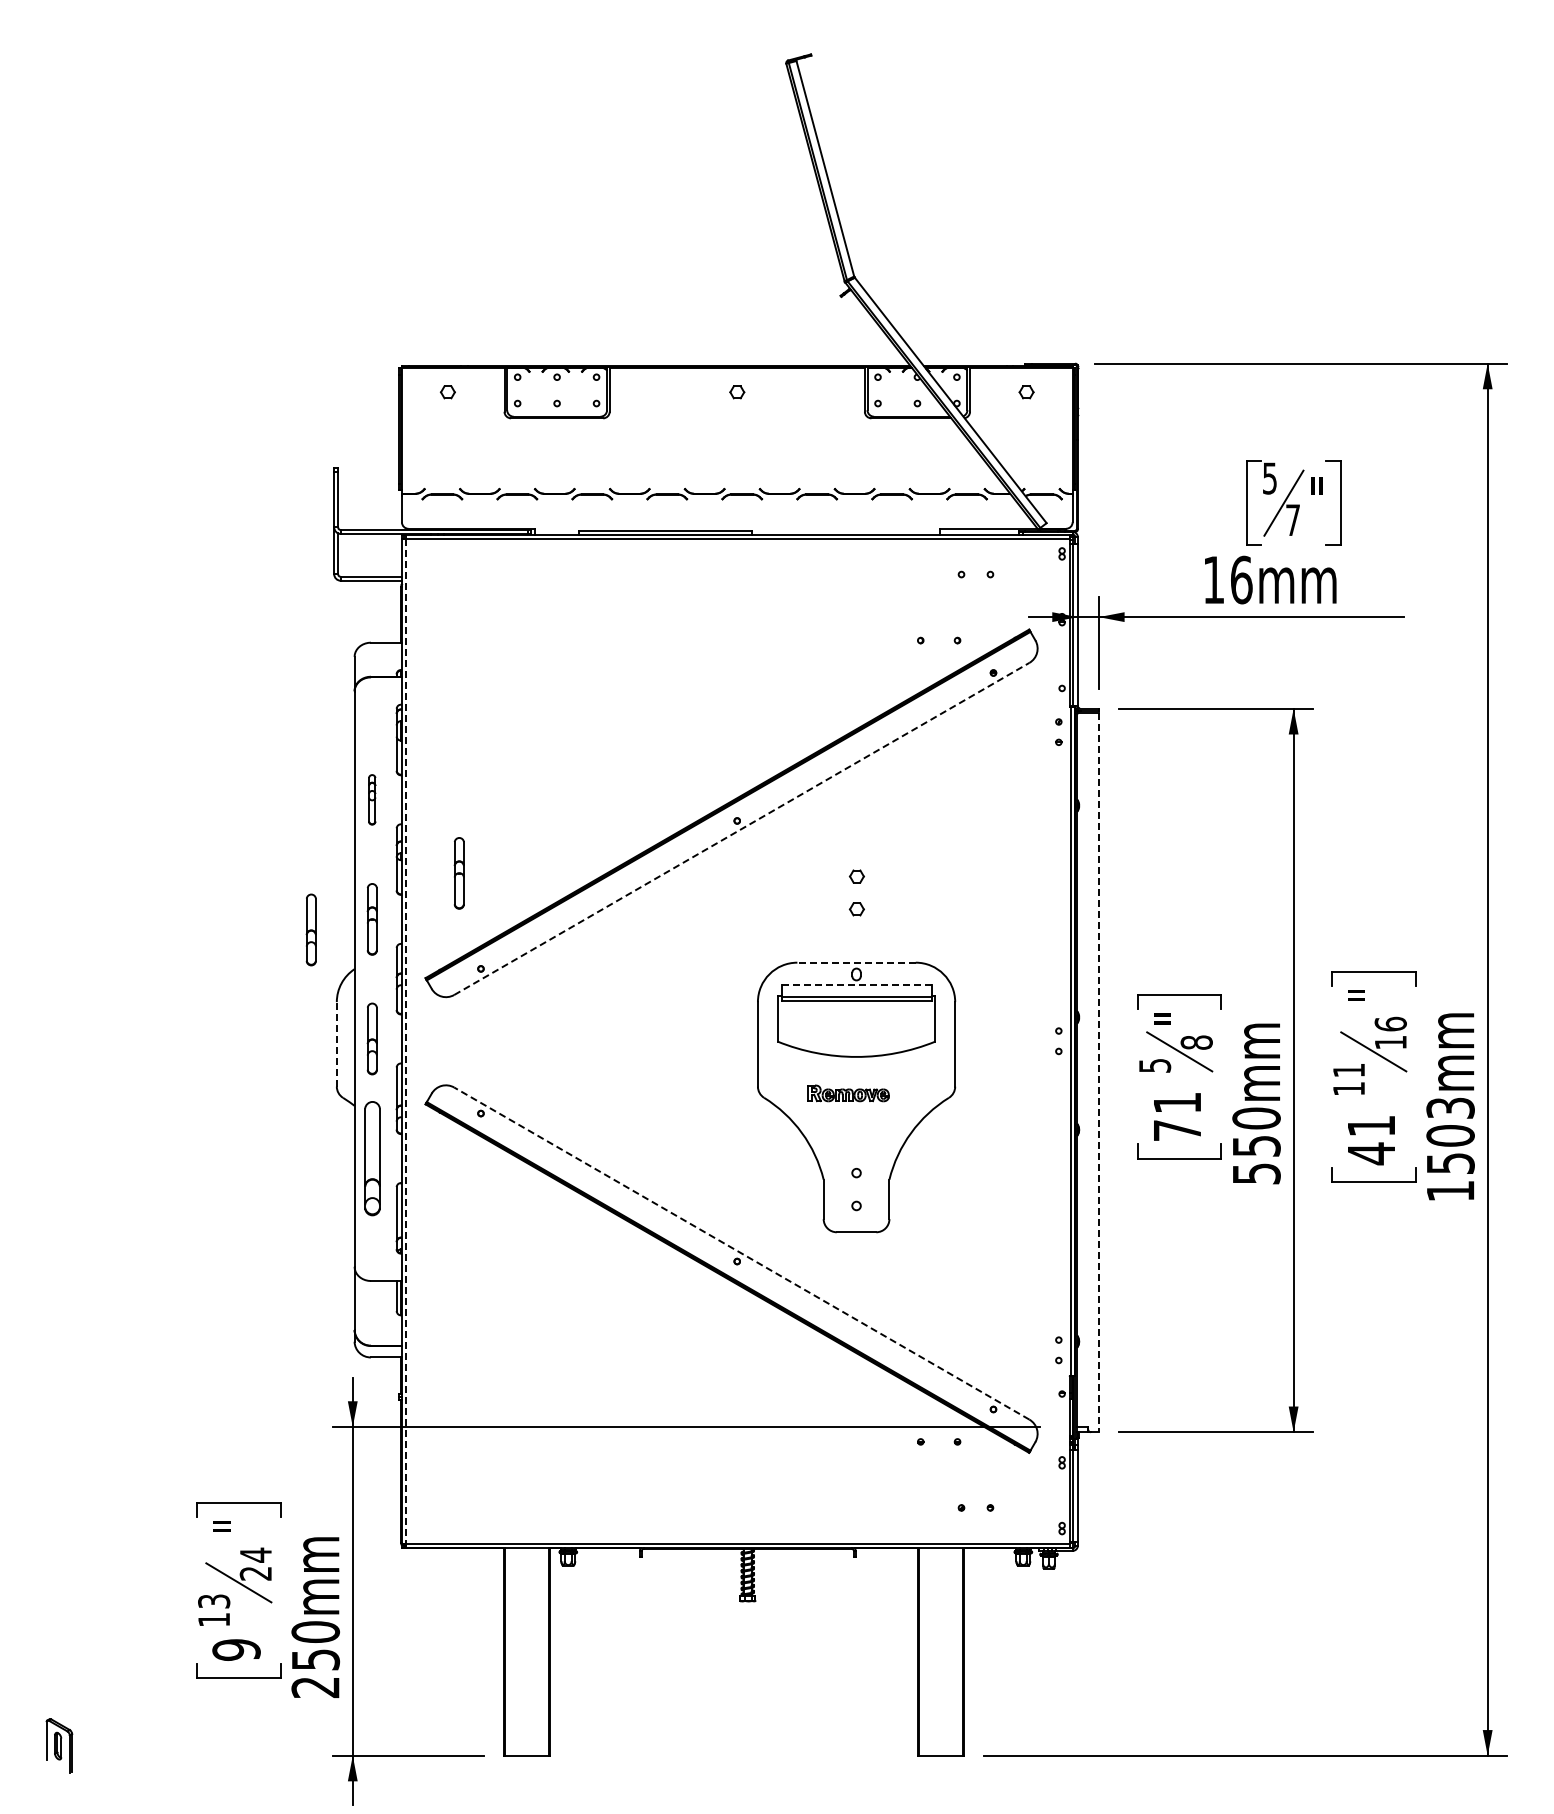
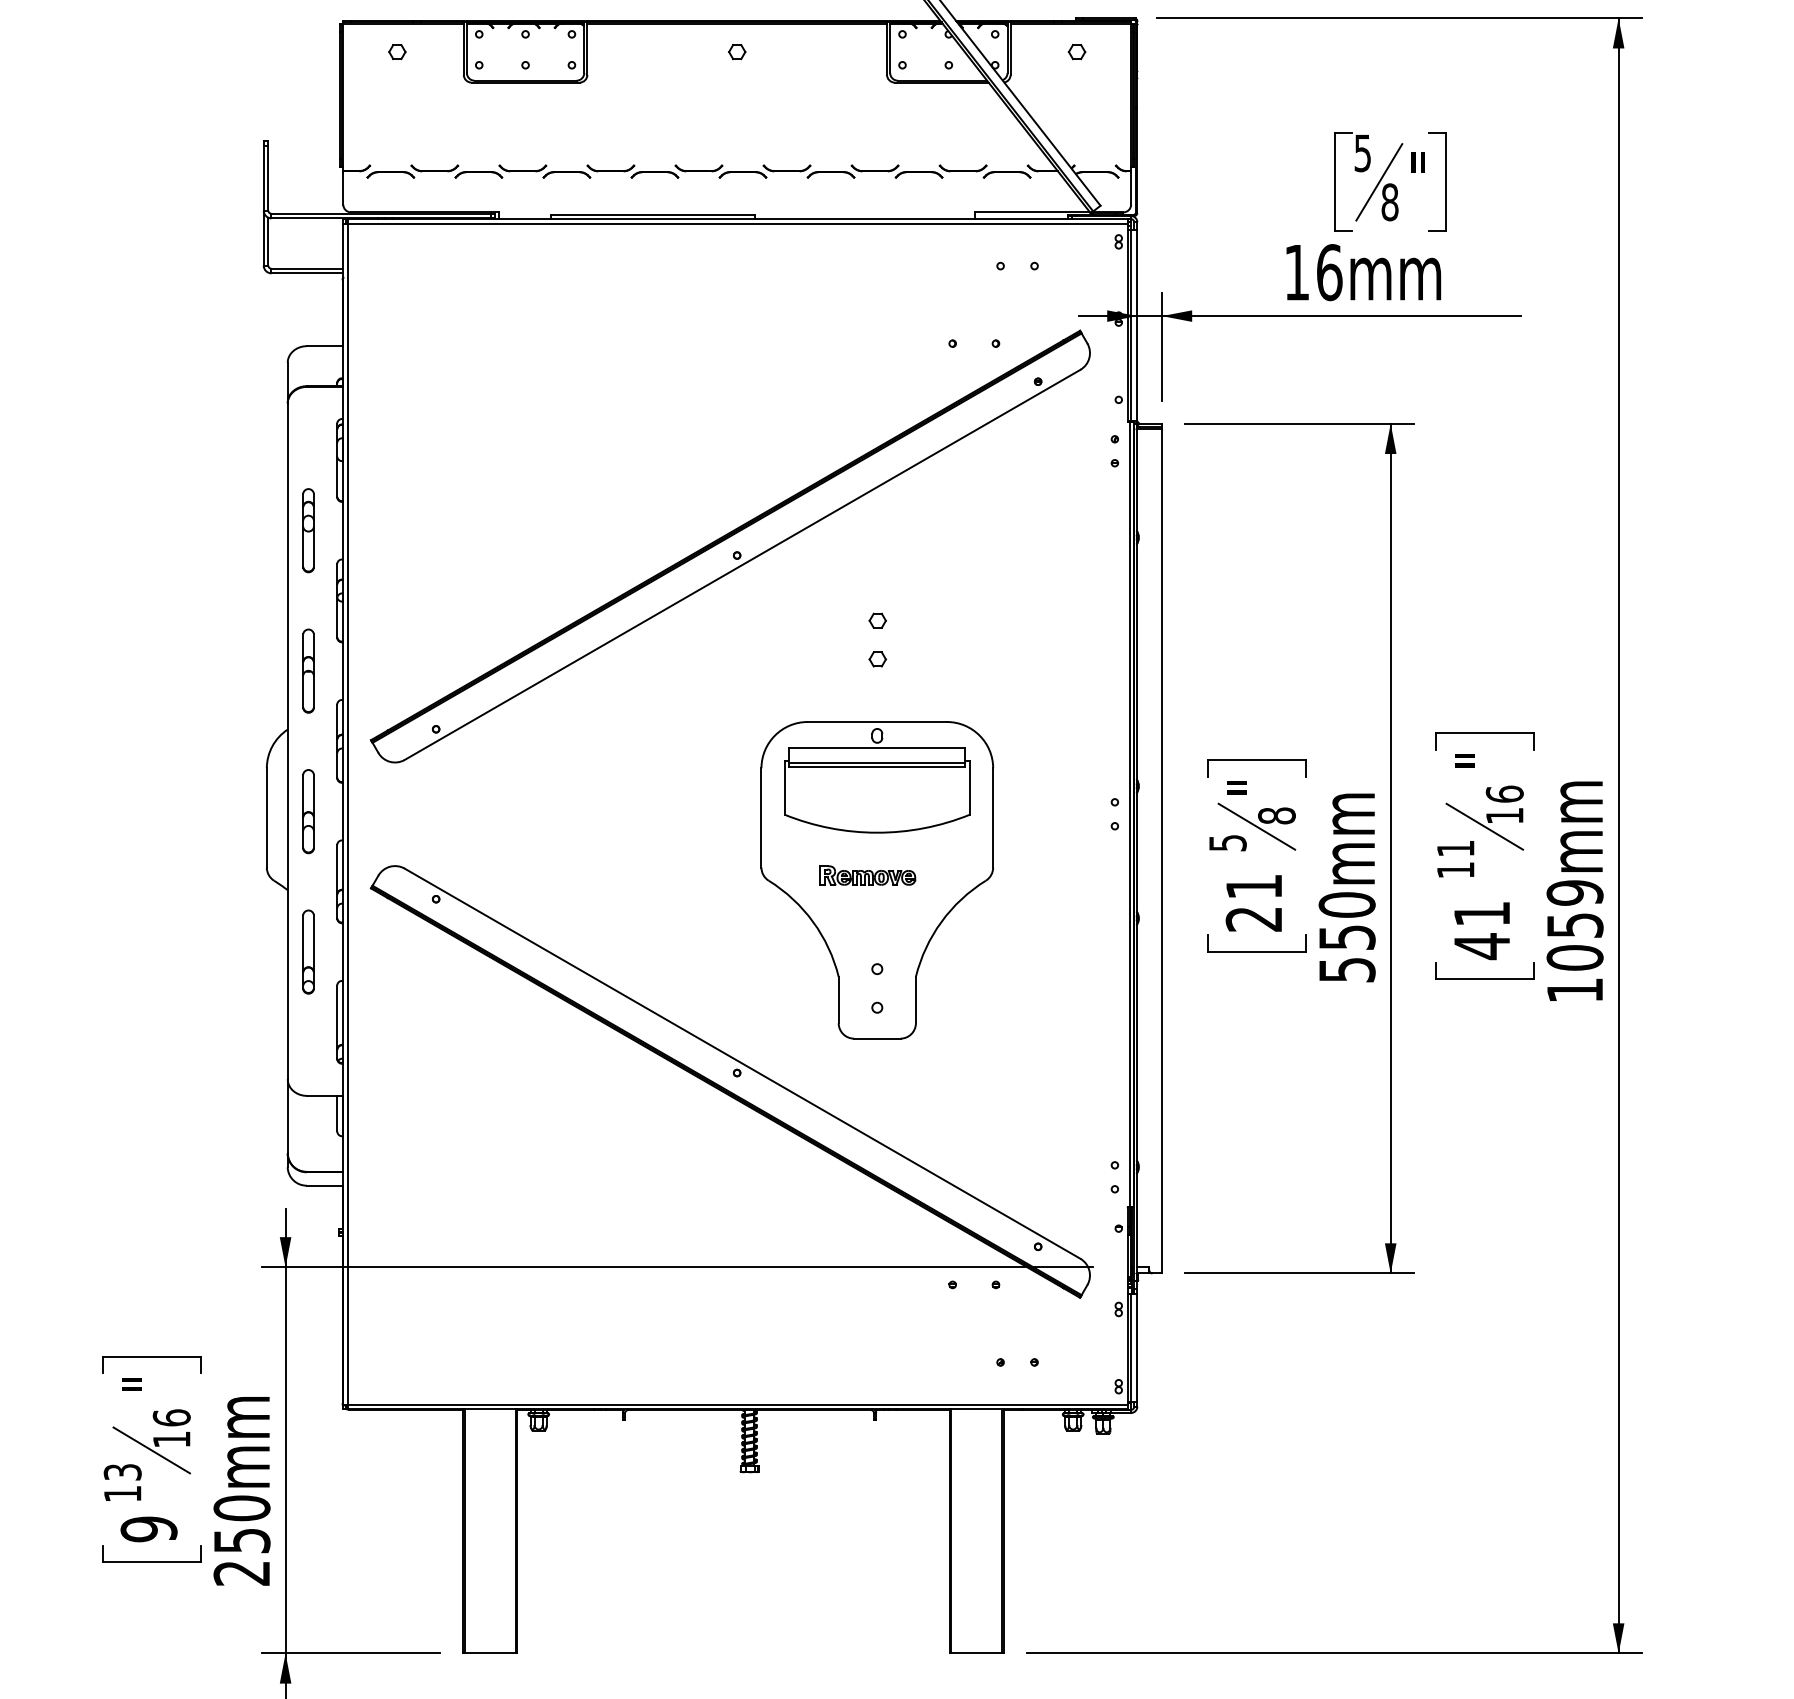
text: (1293, 520) -> (1390, 202), 7 -> 8
part: (371, 799) -> (307, 530), size x1.43
line: (742, 828) -> (743, 564), dashed -> solid
part: (458, 873) -> (409, 617), removed
part: (310, 929) -> (235, 683), removed
line: (856, 962) -> (877, 721), dashed -> solid
line: (856, 985) -> (877, 748), dashed -> solid
line: (406, 1041) -> (348, 814), dashed -> solid
line: (336, 1043) -> (266, 816), dashed -> solid
line: (1098, 1073) -> (1161, 852), dashed -> solid
text: (1176, 1130) -> (1253, 919), 71 -> 21
text: (1450, 1135) -> (1574, 924), 1503mm -> 1059mm
part: (371, 1158) -> (307, 952), size x0.62
line: (741, 1253) -> (742, 1063), dashed -> solid
text: (255, 1563) -> (171, 1427), 24 -> 16

